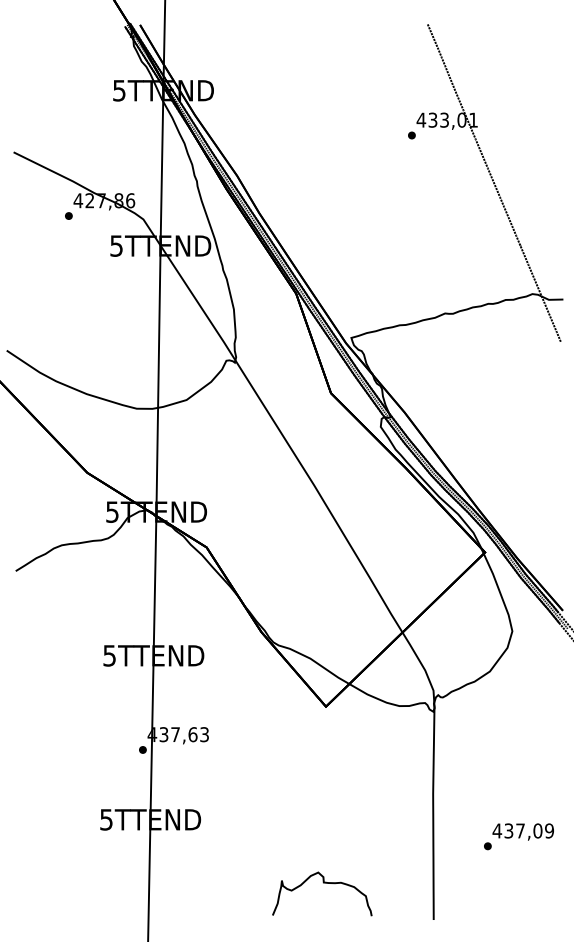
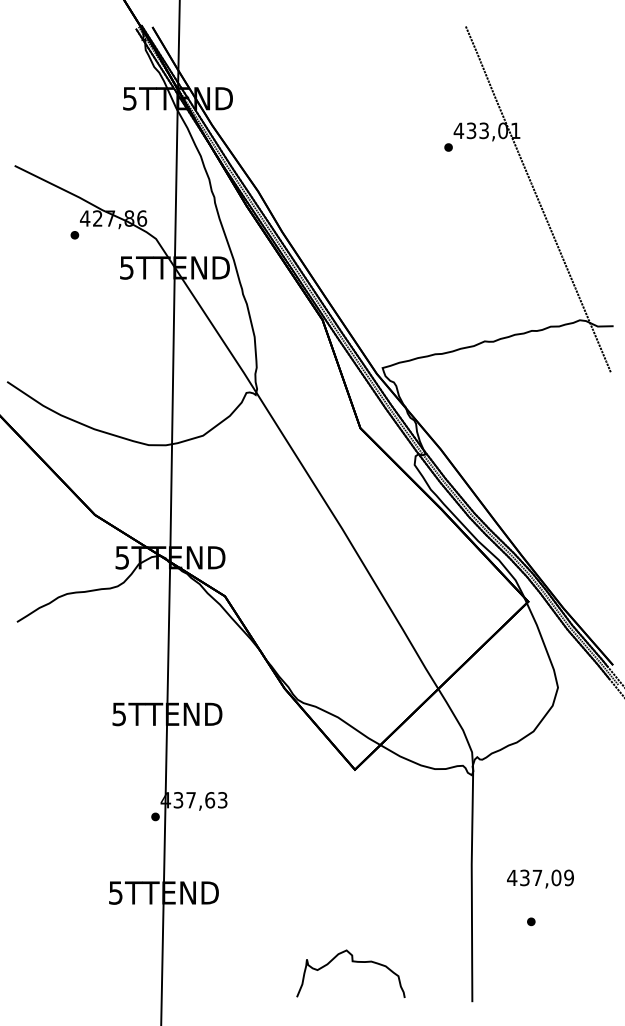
text: (522, 831) -> (539, 878), moved

